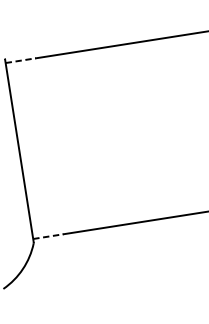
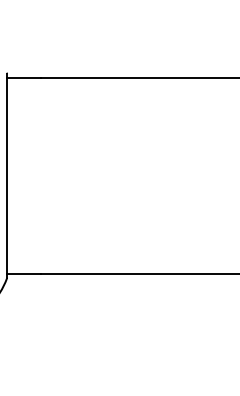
line: (21, 60) -> (24, 77), dashed -> solid
line: (48, 236) -> (24, 273), dashed -> solid

